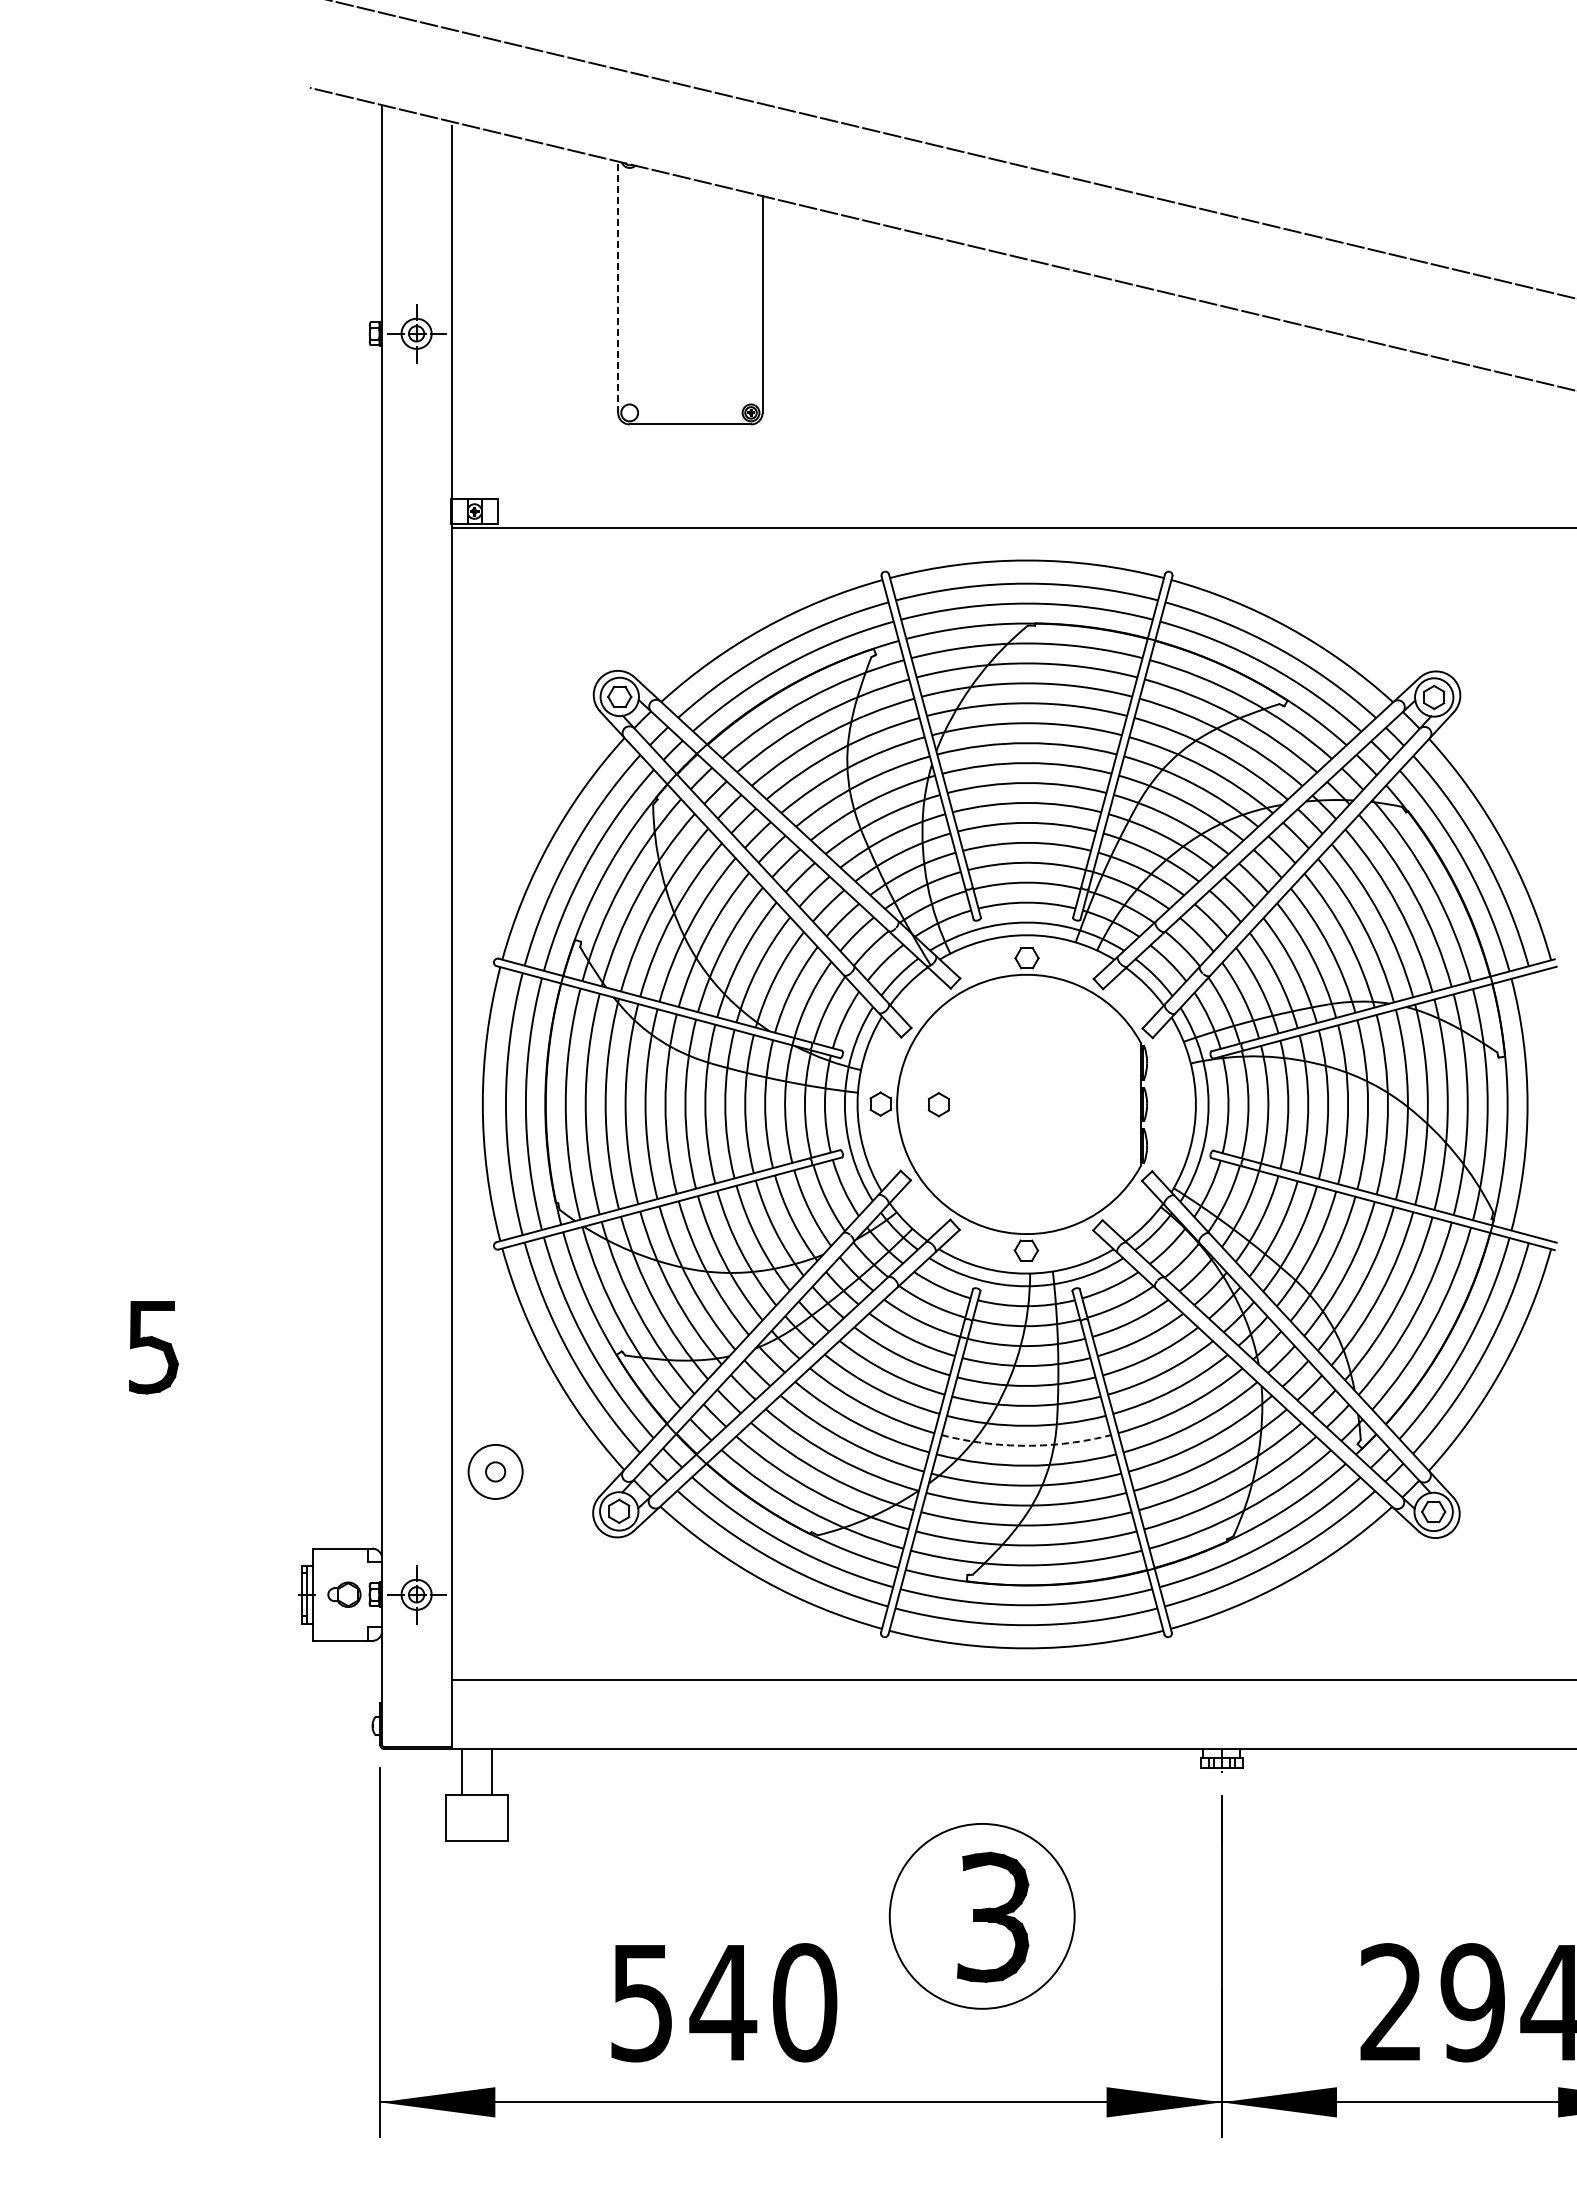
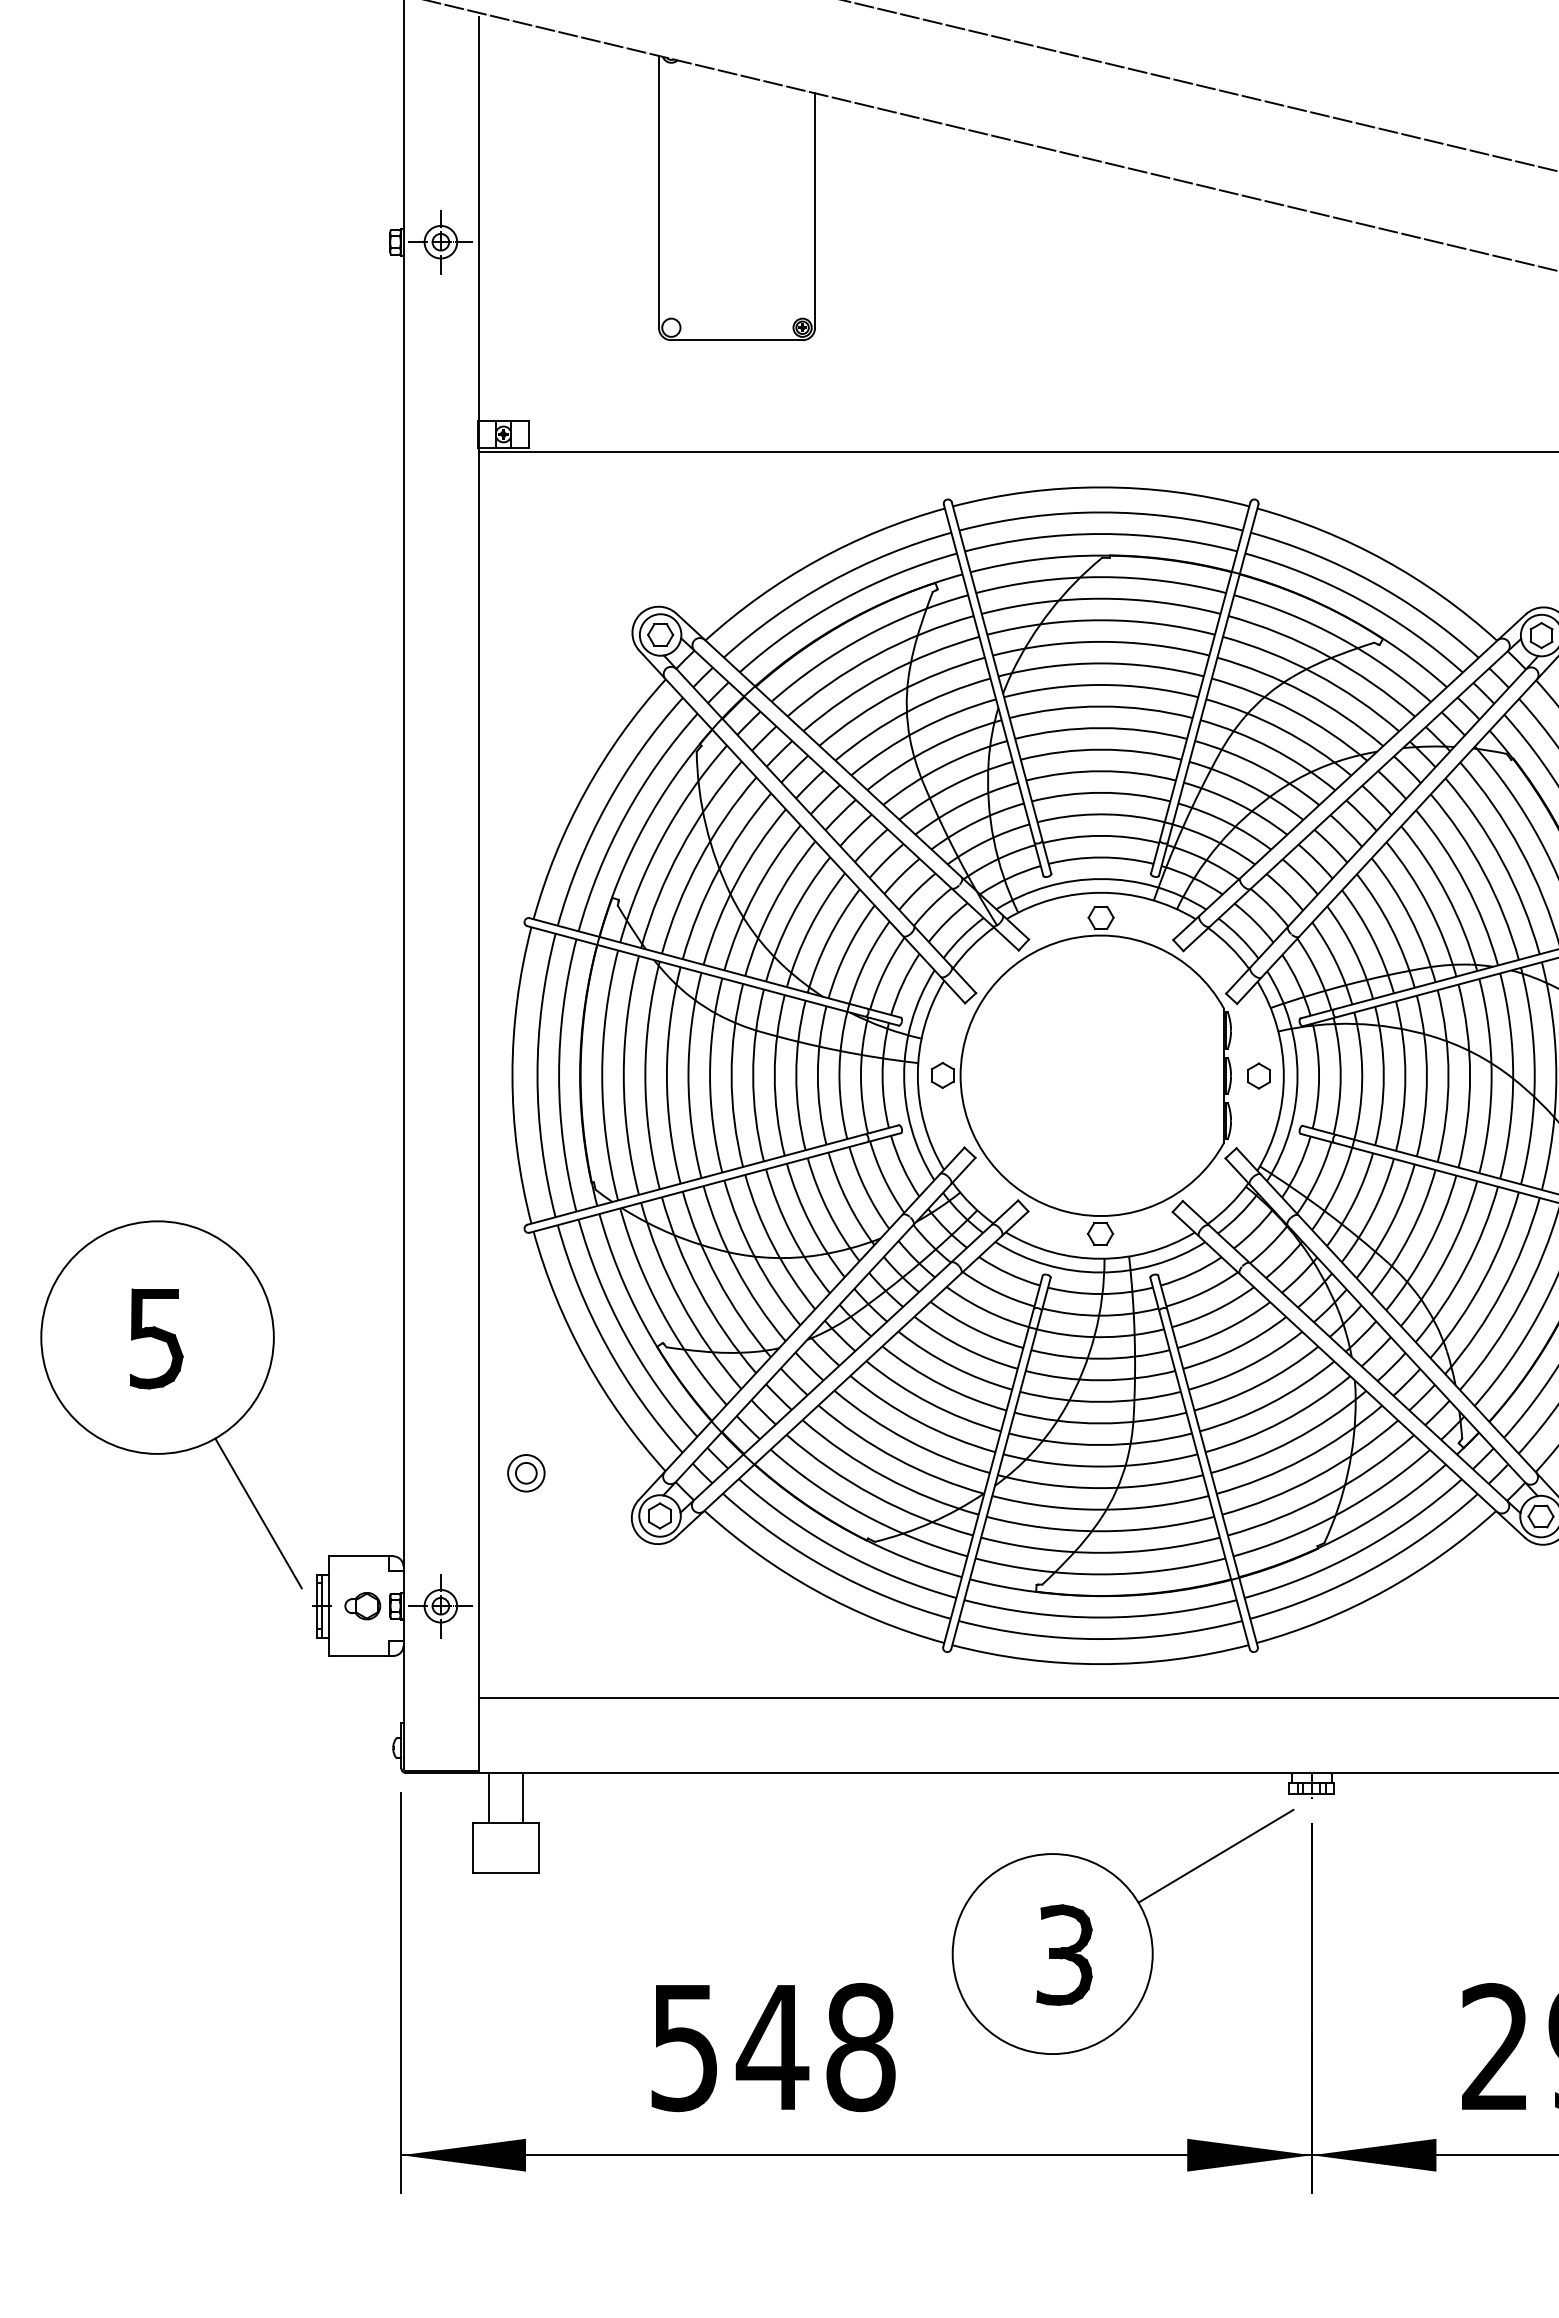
line: (618, 287) -> (659, 192), dashed -> solid
part: (938, 1104) -> (1258, 1075), moved
part: (167, 1408) -> (171, 1404), added
arc: (1026, 1445) -> (1100, 1444), dashed -> solid
circle: (495, 1471) -> (526, 1472), size x0.62
line: (1132, 1825) -> (1215, 1855), added
part: (993, 1917) -> (1064, 1955), size x0.71
text: (805, 2002) -> (861, 2047), 540 -> 548

